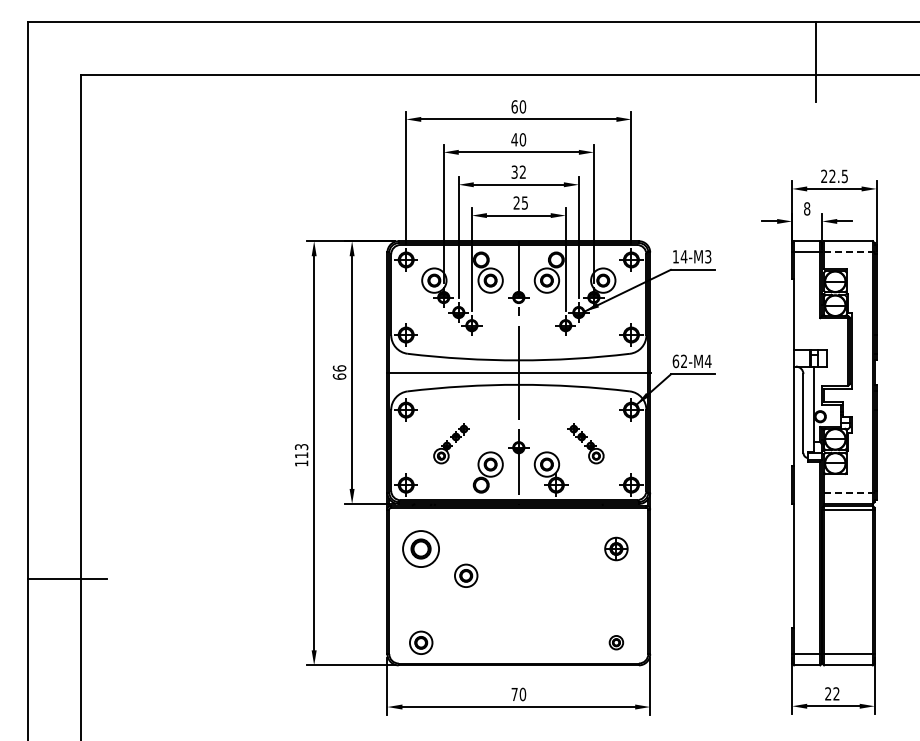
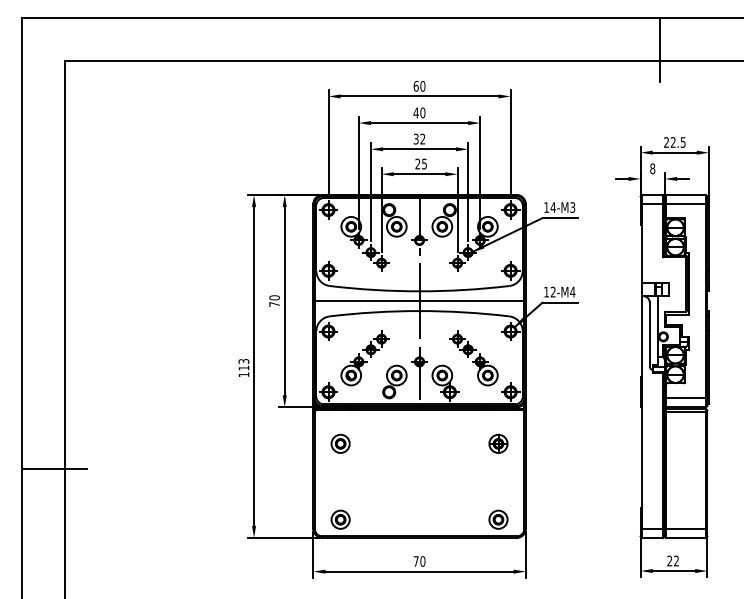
line: (849, 252) -> (686, 204), dashed -> solid
text: (675, 361) -> (546, 292), 62-M4 -> 12-M4
text: (339, 372) -> (274, 301), 66 -> 70
part: (451, 443) -> (365, 358), size x1.67
part: (585, 443) -> (473, 358), size x1.67
line: (849, 492) -> (686, 398), dashed -> solid
part: (421, 548) -> (340, 443), size x0.62
part: (466, 575) -> (377, 465), removed
part: (616, 642) -> (498, 519), size x1.67

